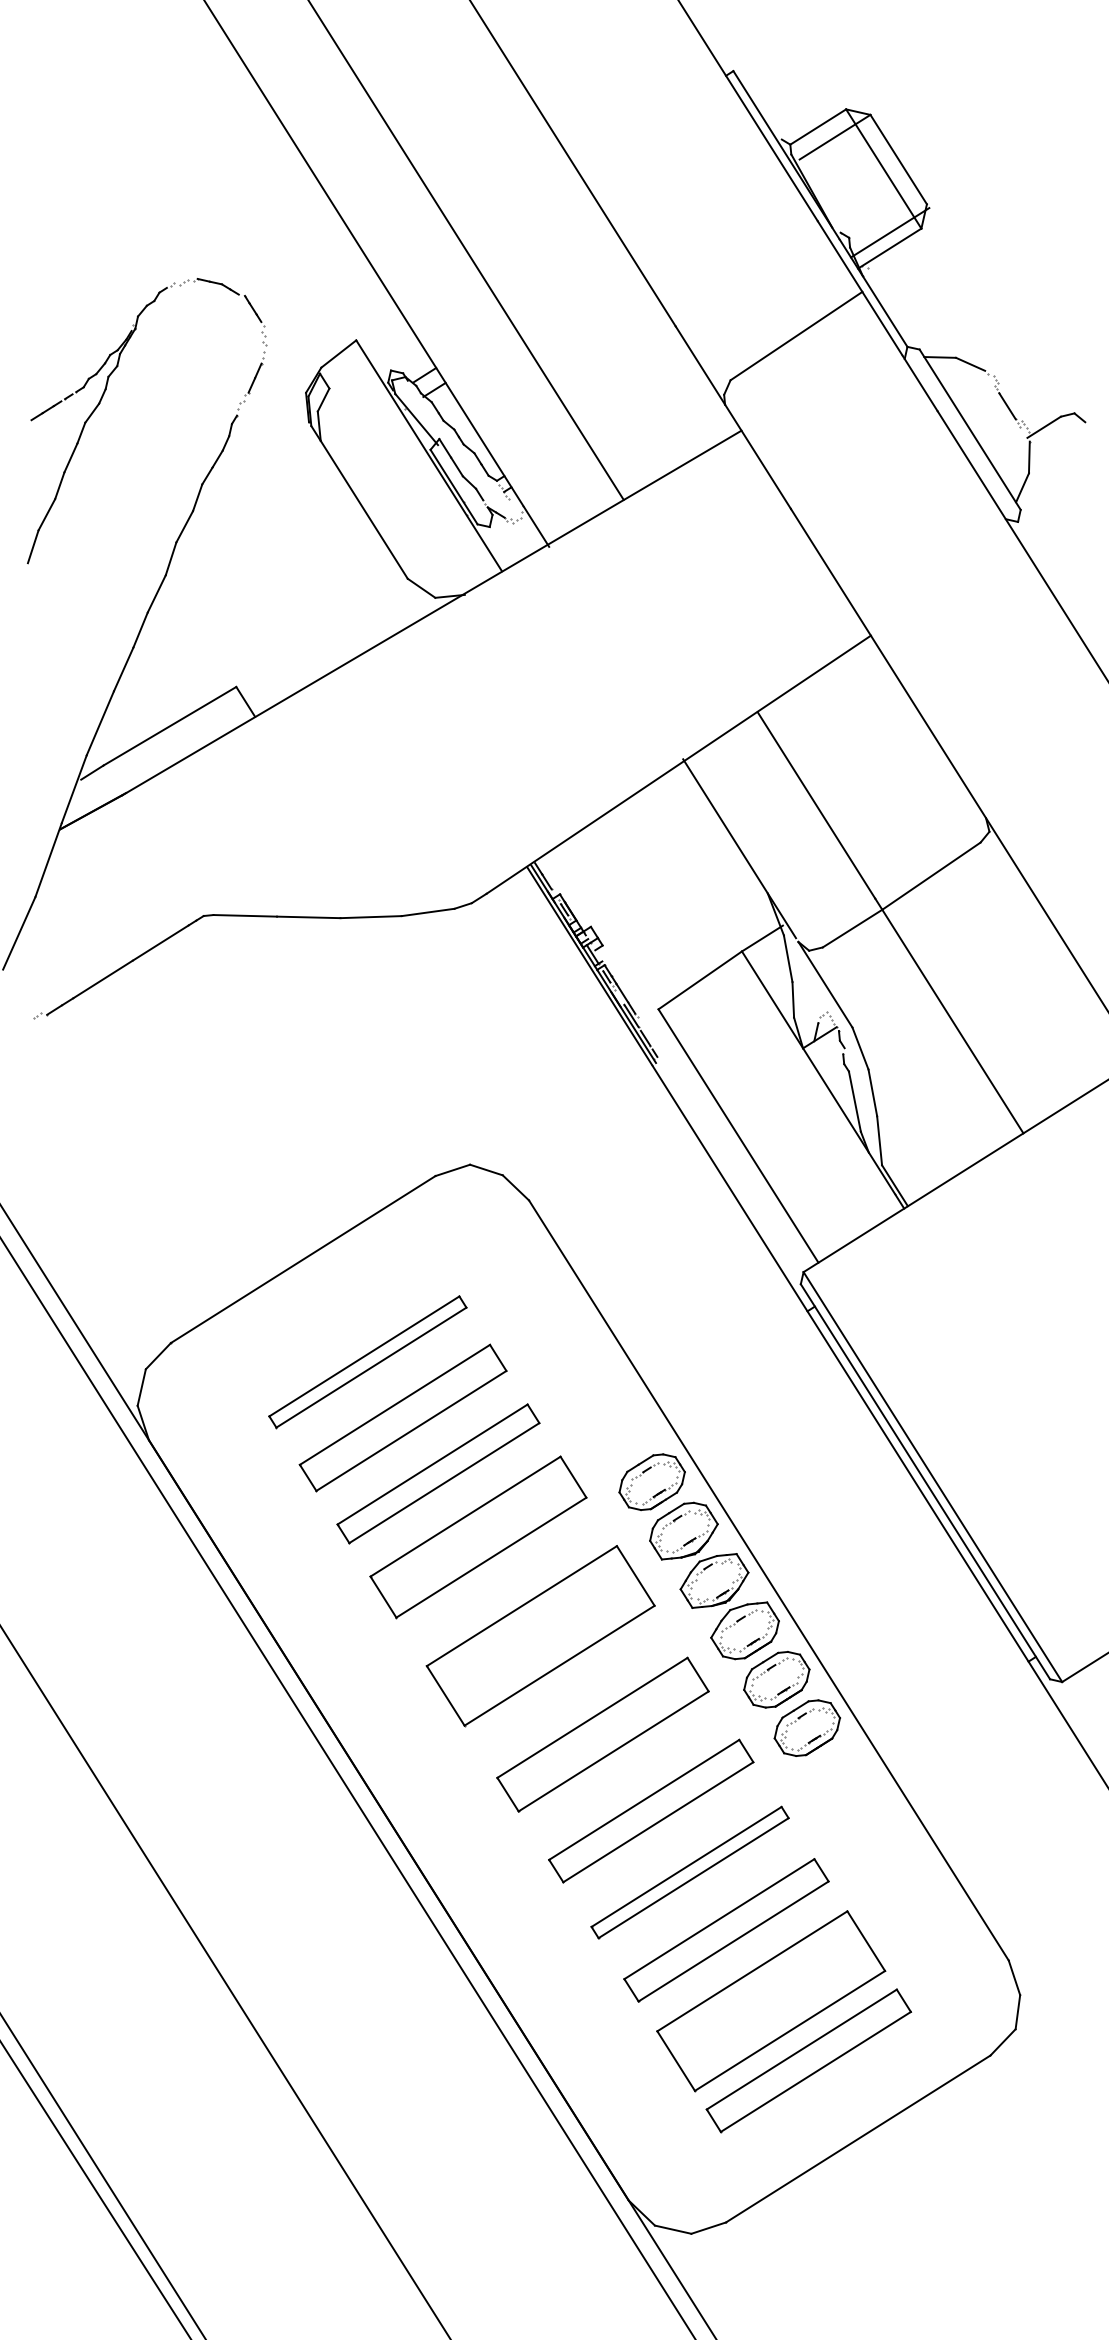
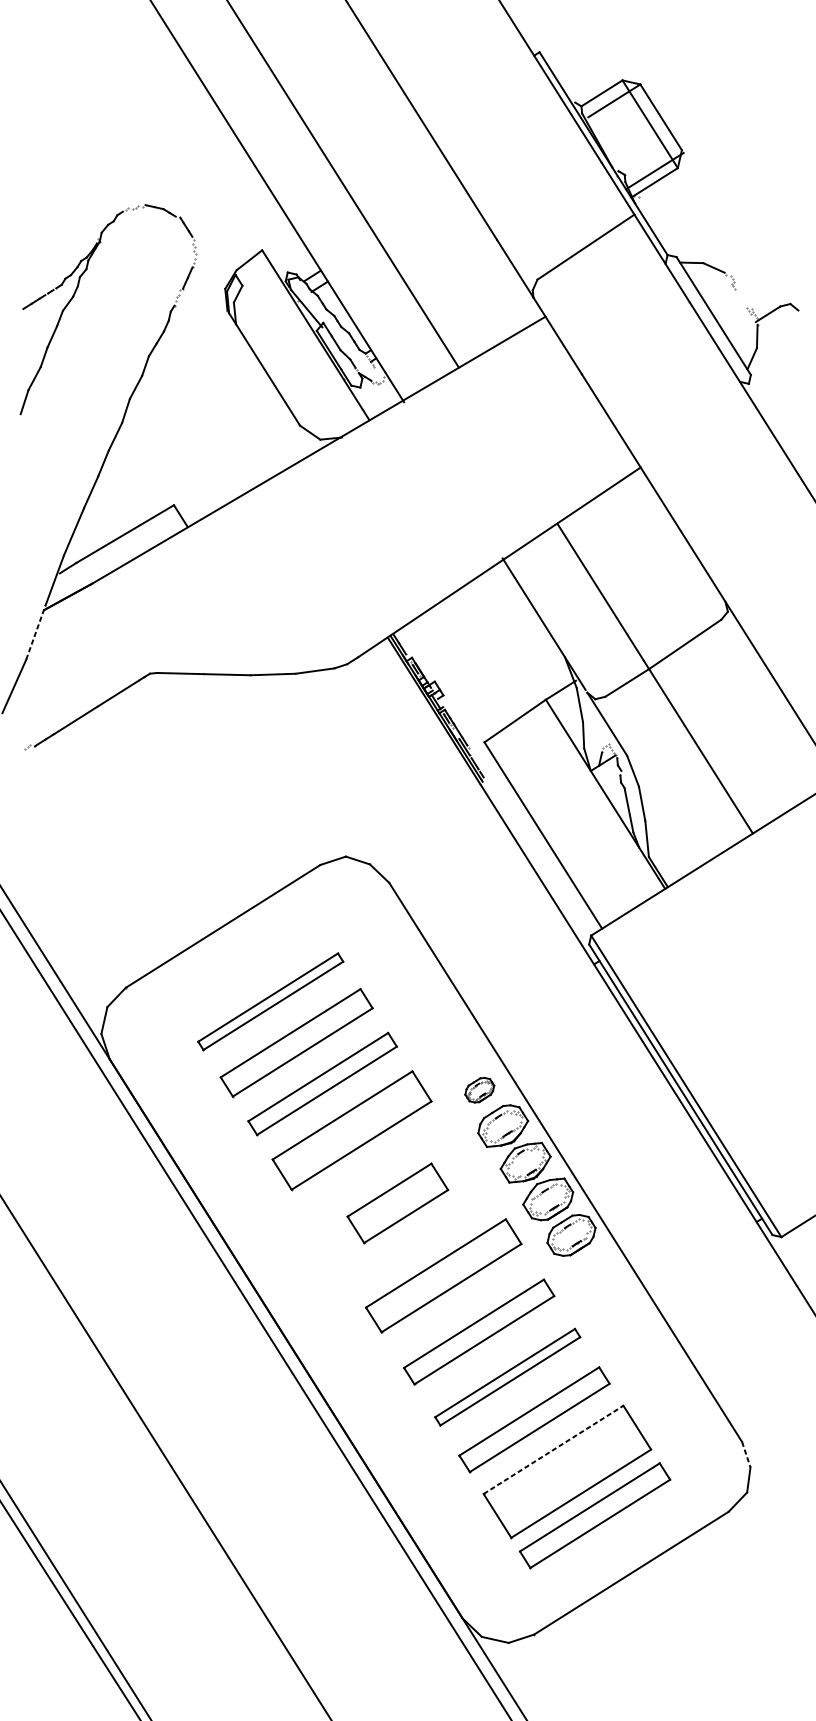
line: (1007, 406) -> (741, 298), removed
line: (48, 859) -> (35, 632), solid -> dashed
part: (651, 1482) -> (479, 1090), size x0.6
part: (540, 1636) -> (397, 1203), size x0.6
part: (807, 1727) -> (594, 1270), removed
line: (752, 1971) -> (553, 1450), solid -> dashed
line: (1014, 1978) -> (746, 1455), solid -> dashed

